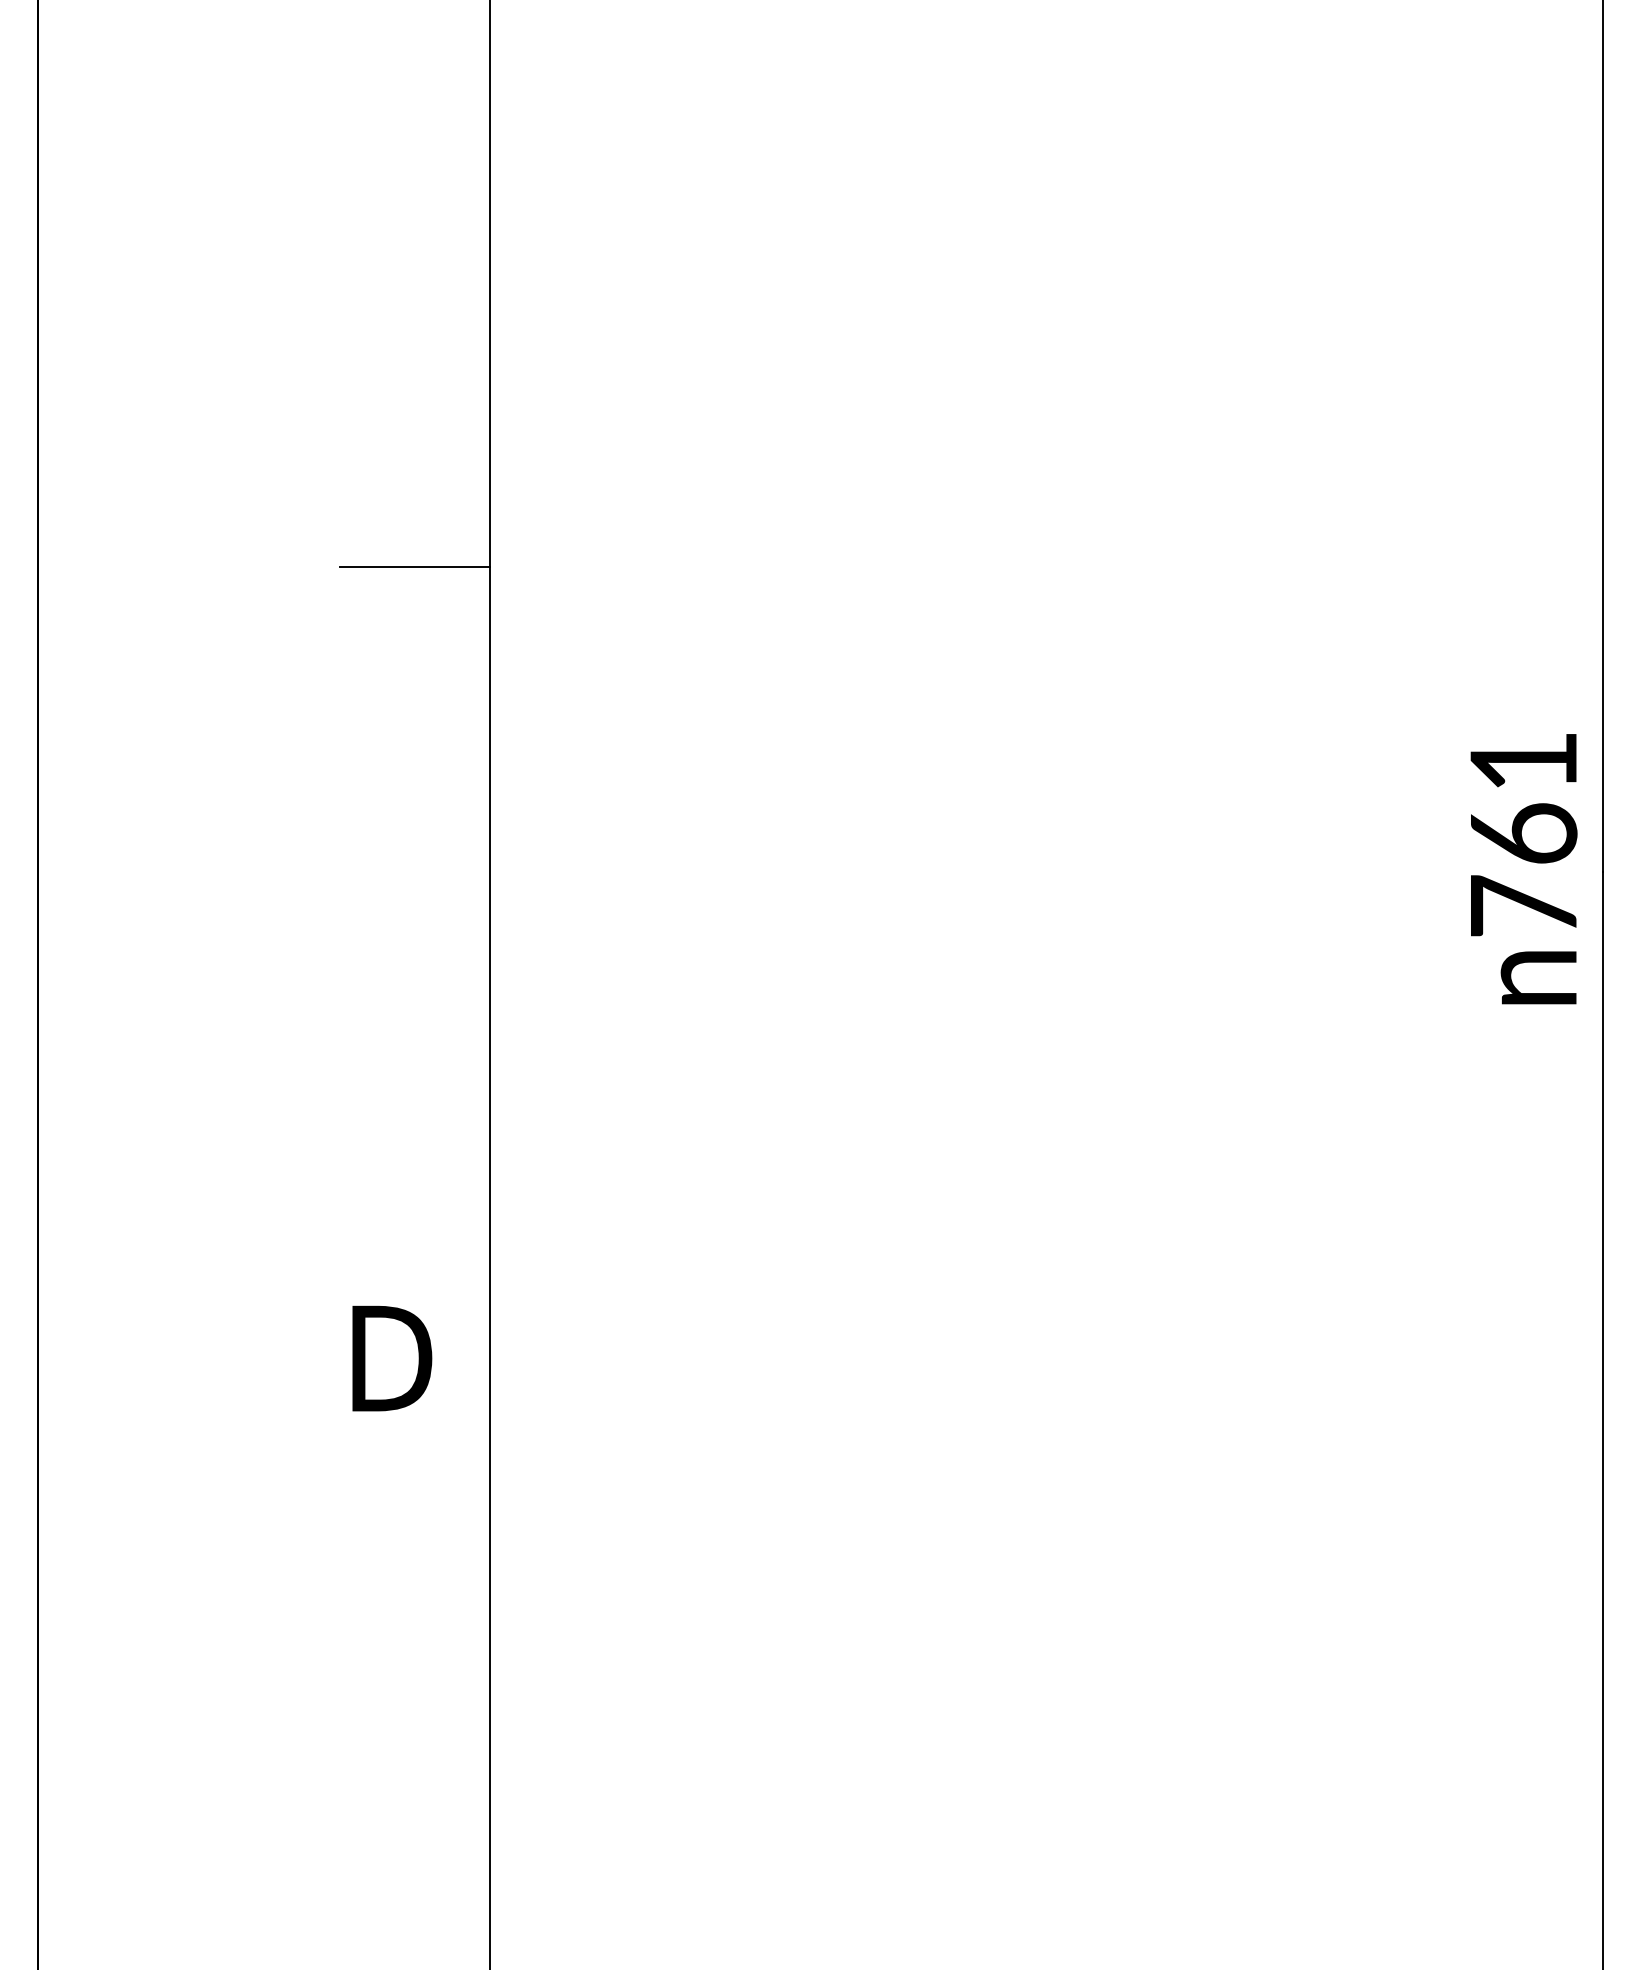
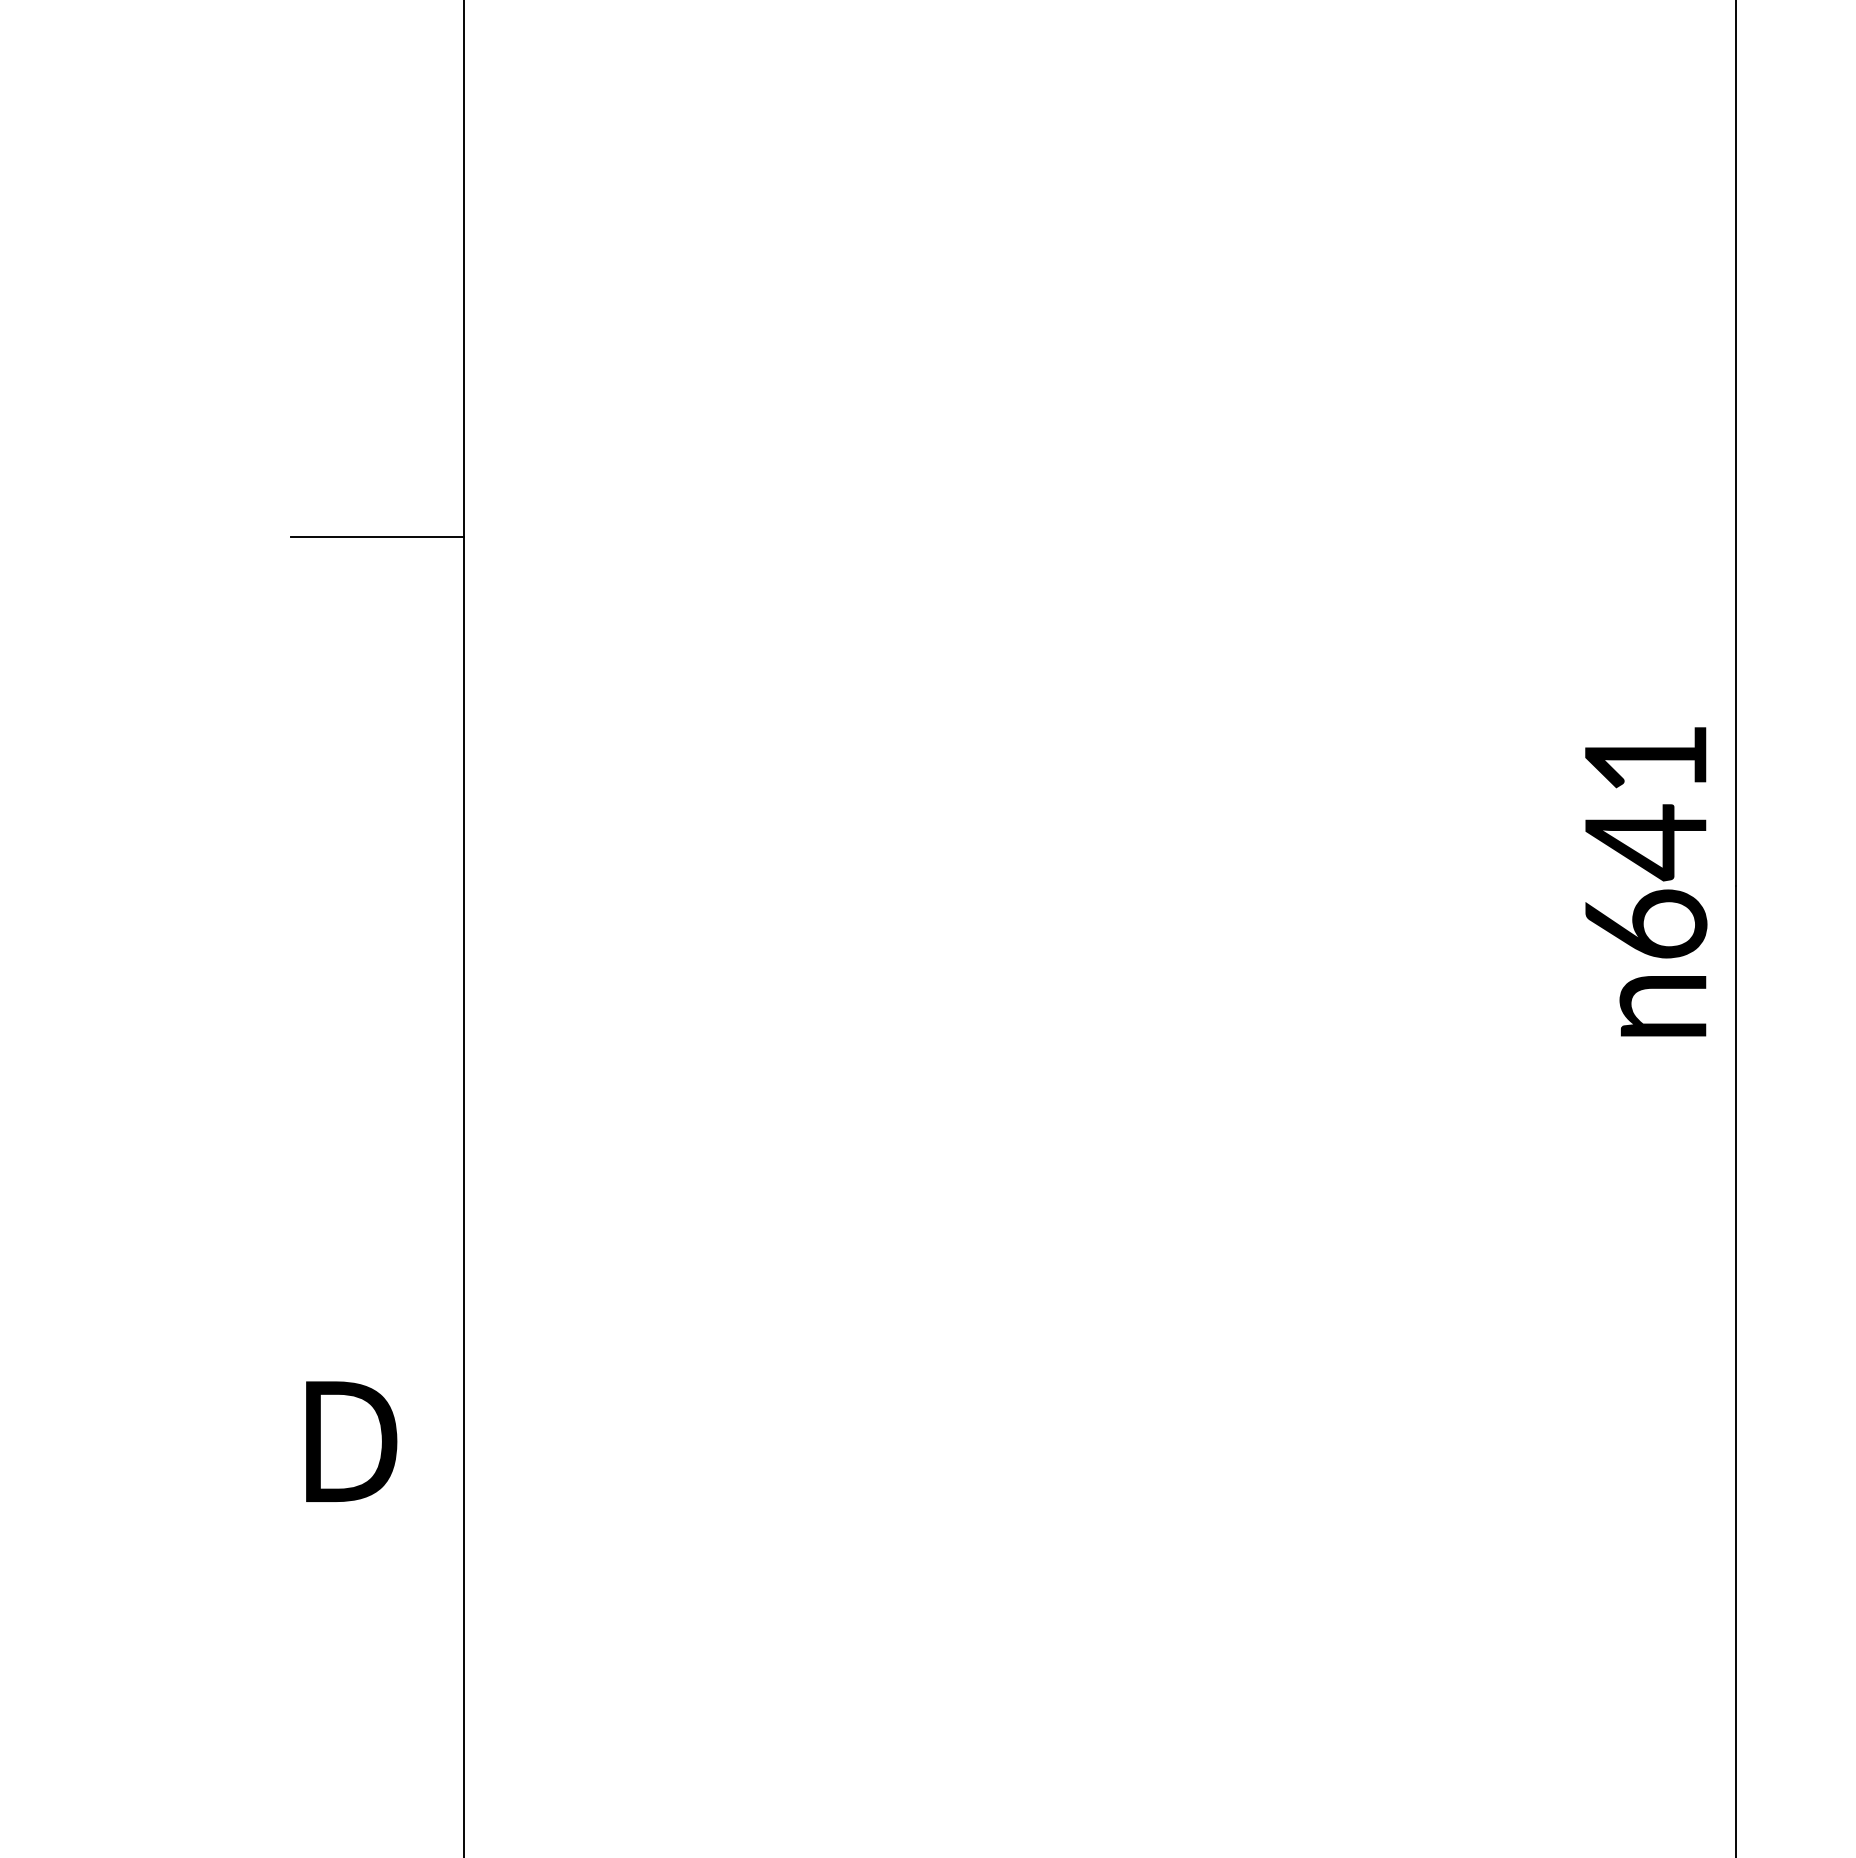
text: (1524, 868) -> (1646, 881), 761 -> 641

